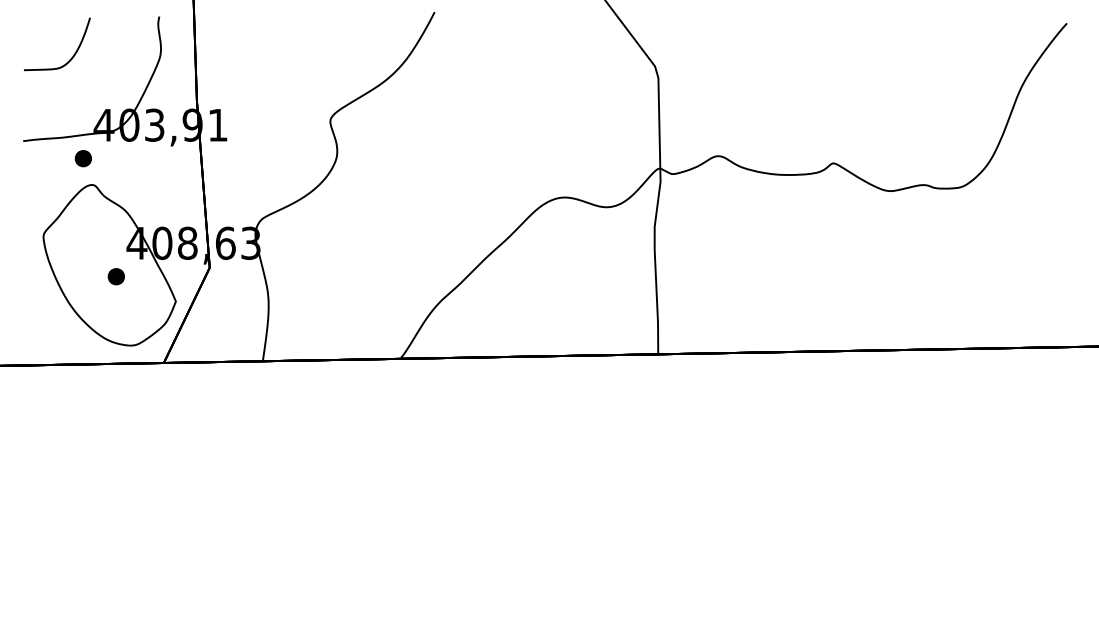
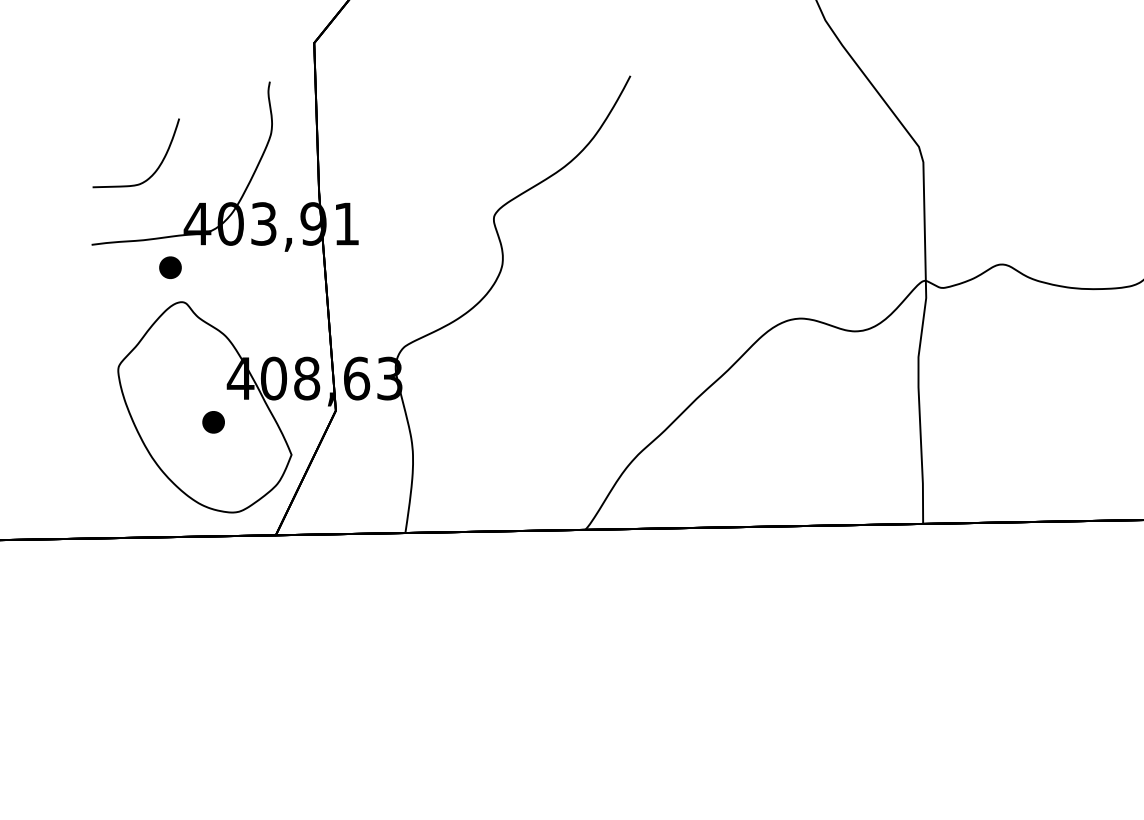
part: (73, 54) -> (157, 166), moved

